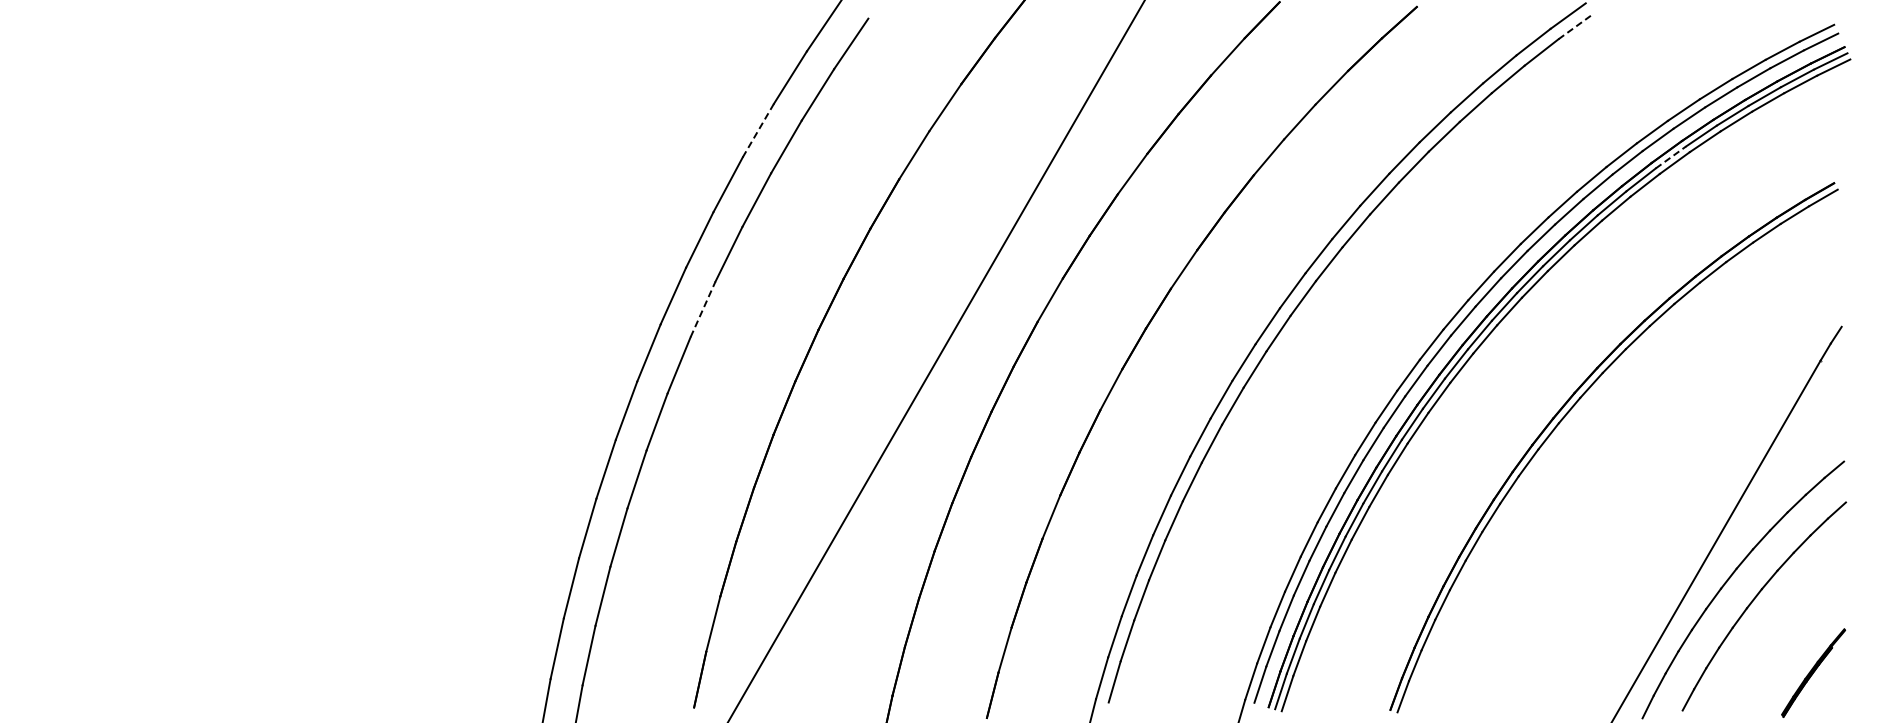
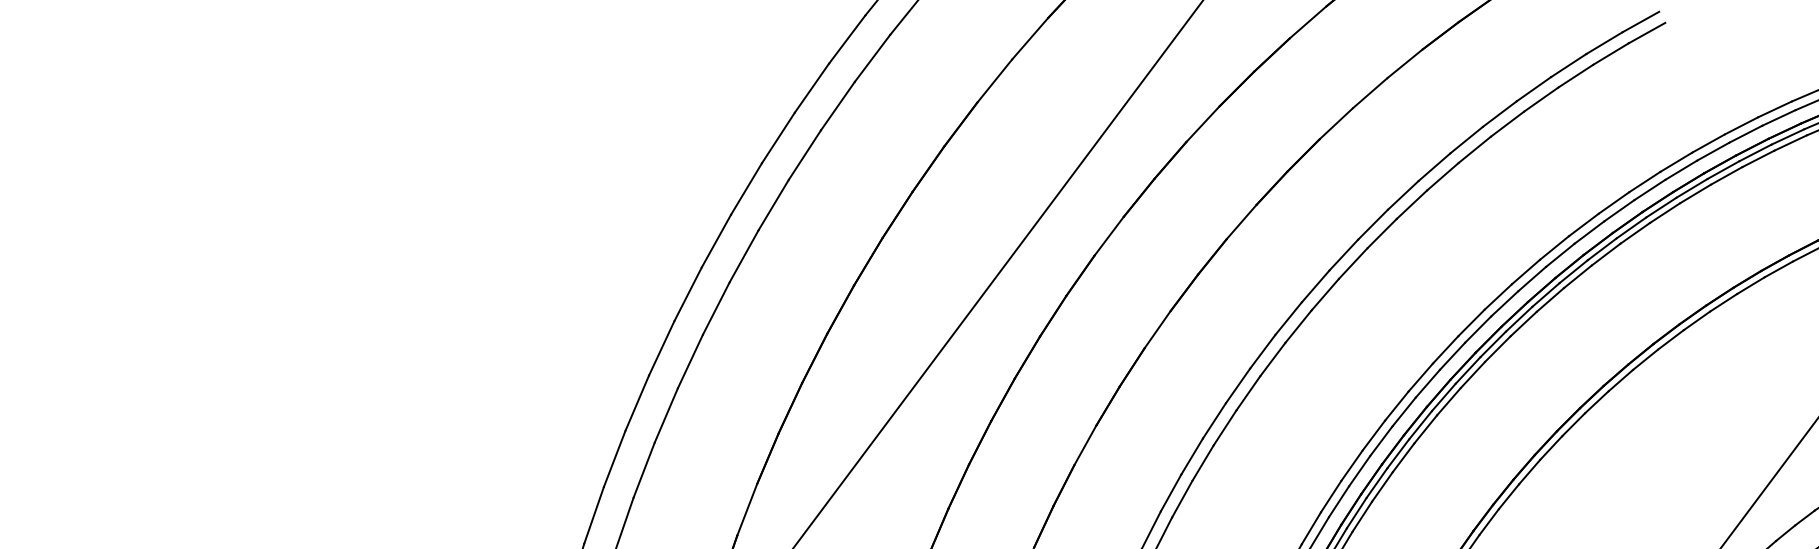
line: (1575, 26) -> (1646, 32), dashed -> solid
line: (758, 130) -> (847, 39), dashed -> solid
line: (1670, 157) -> (1723, 170), dashed -> solid
line: (703, 308) -> (774, 204), dashed -> solid

